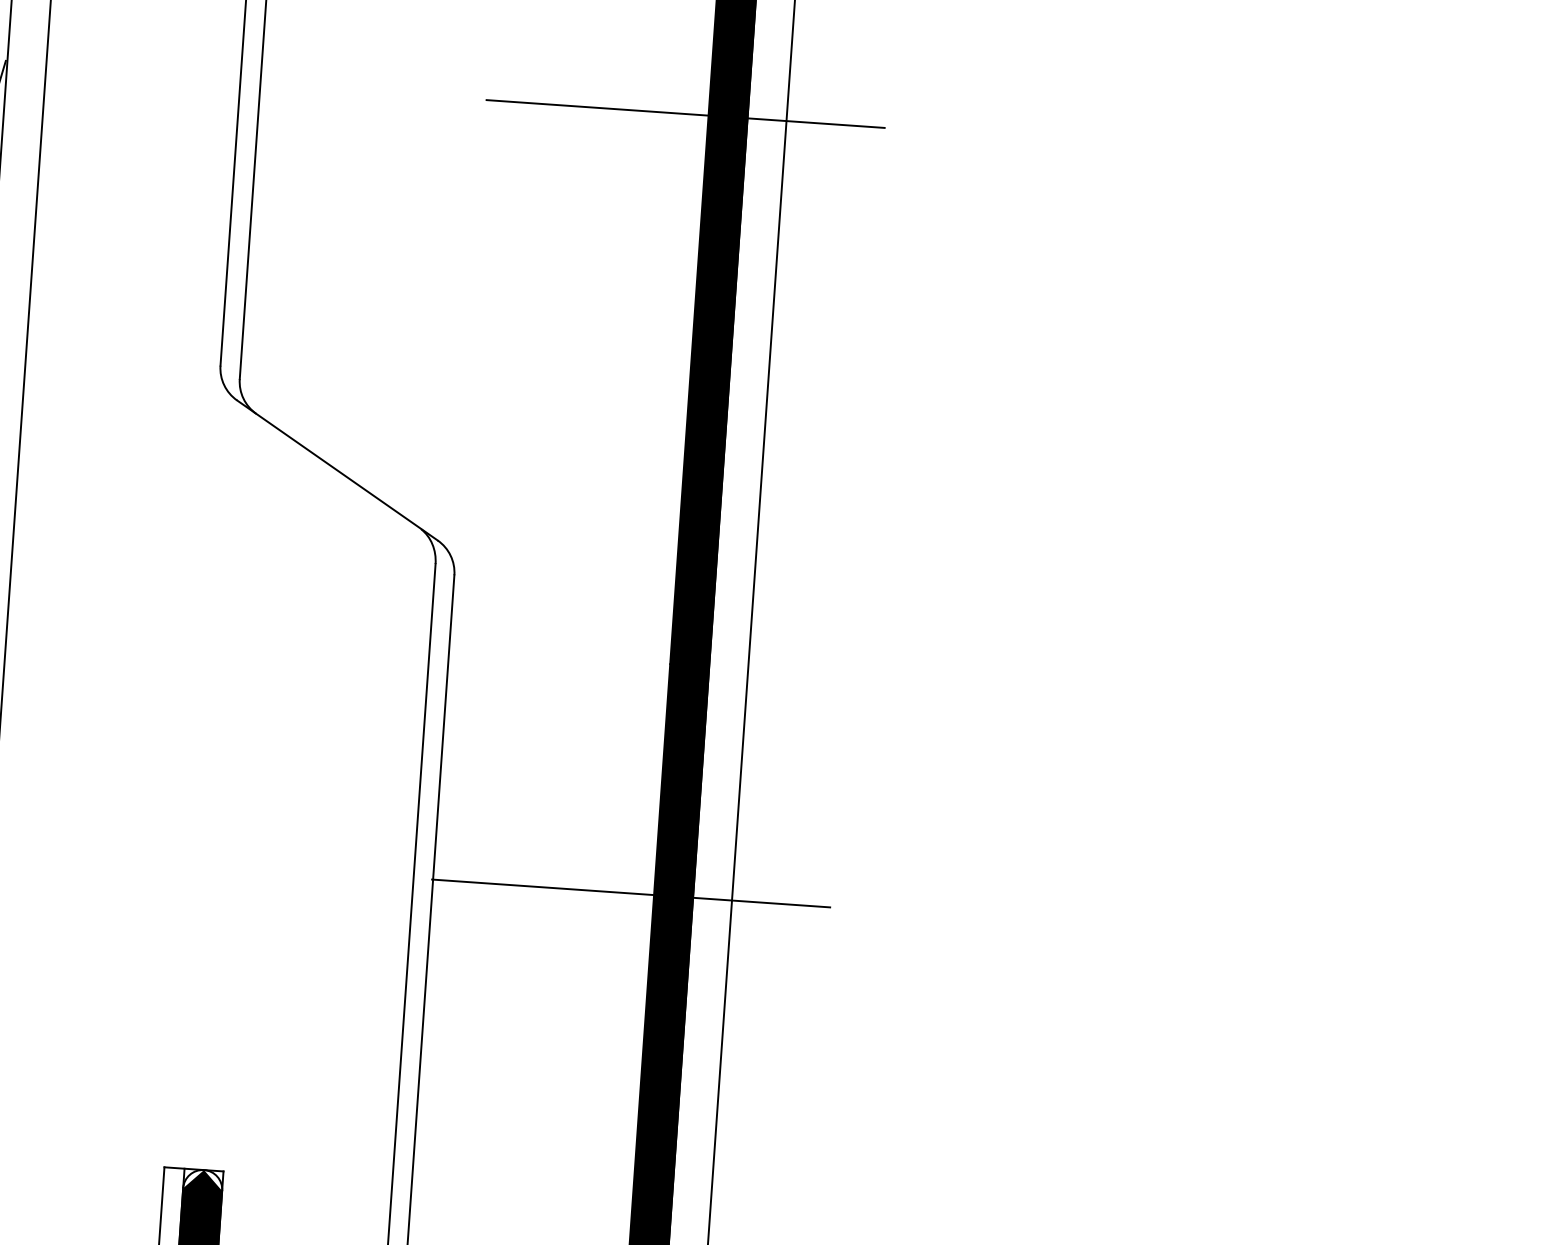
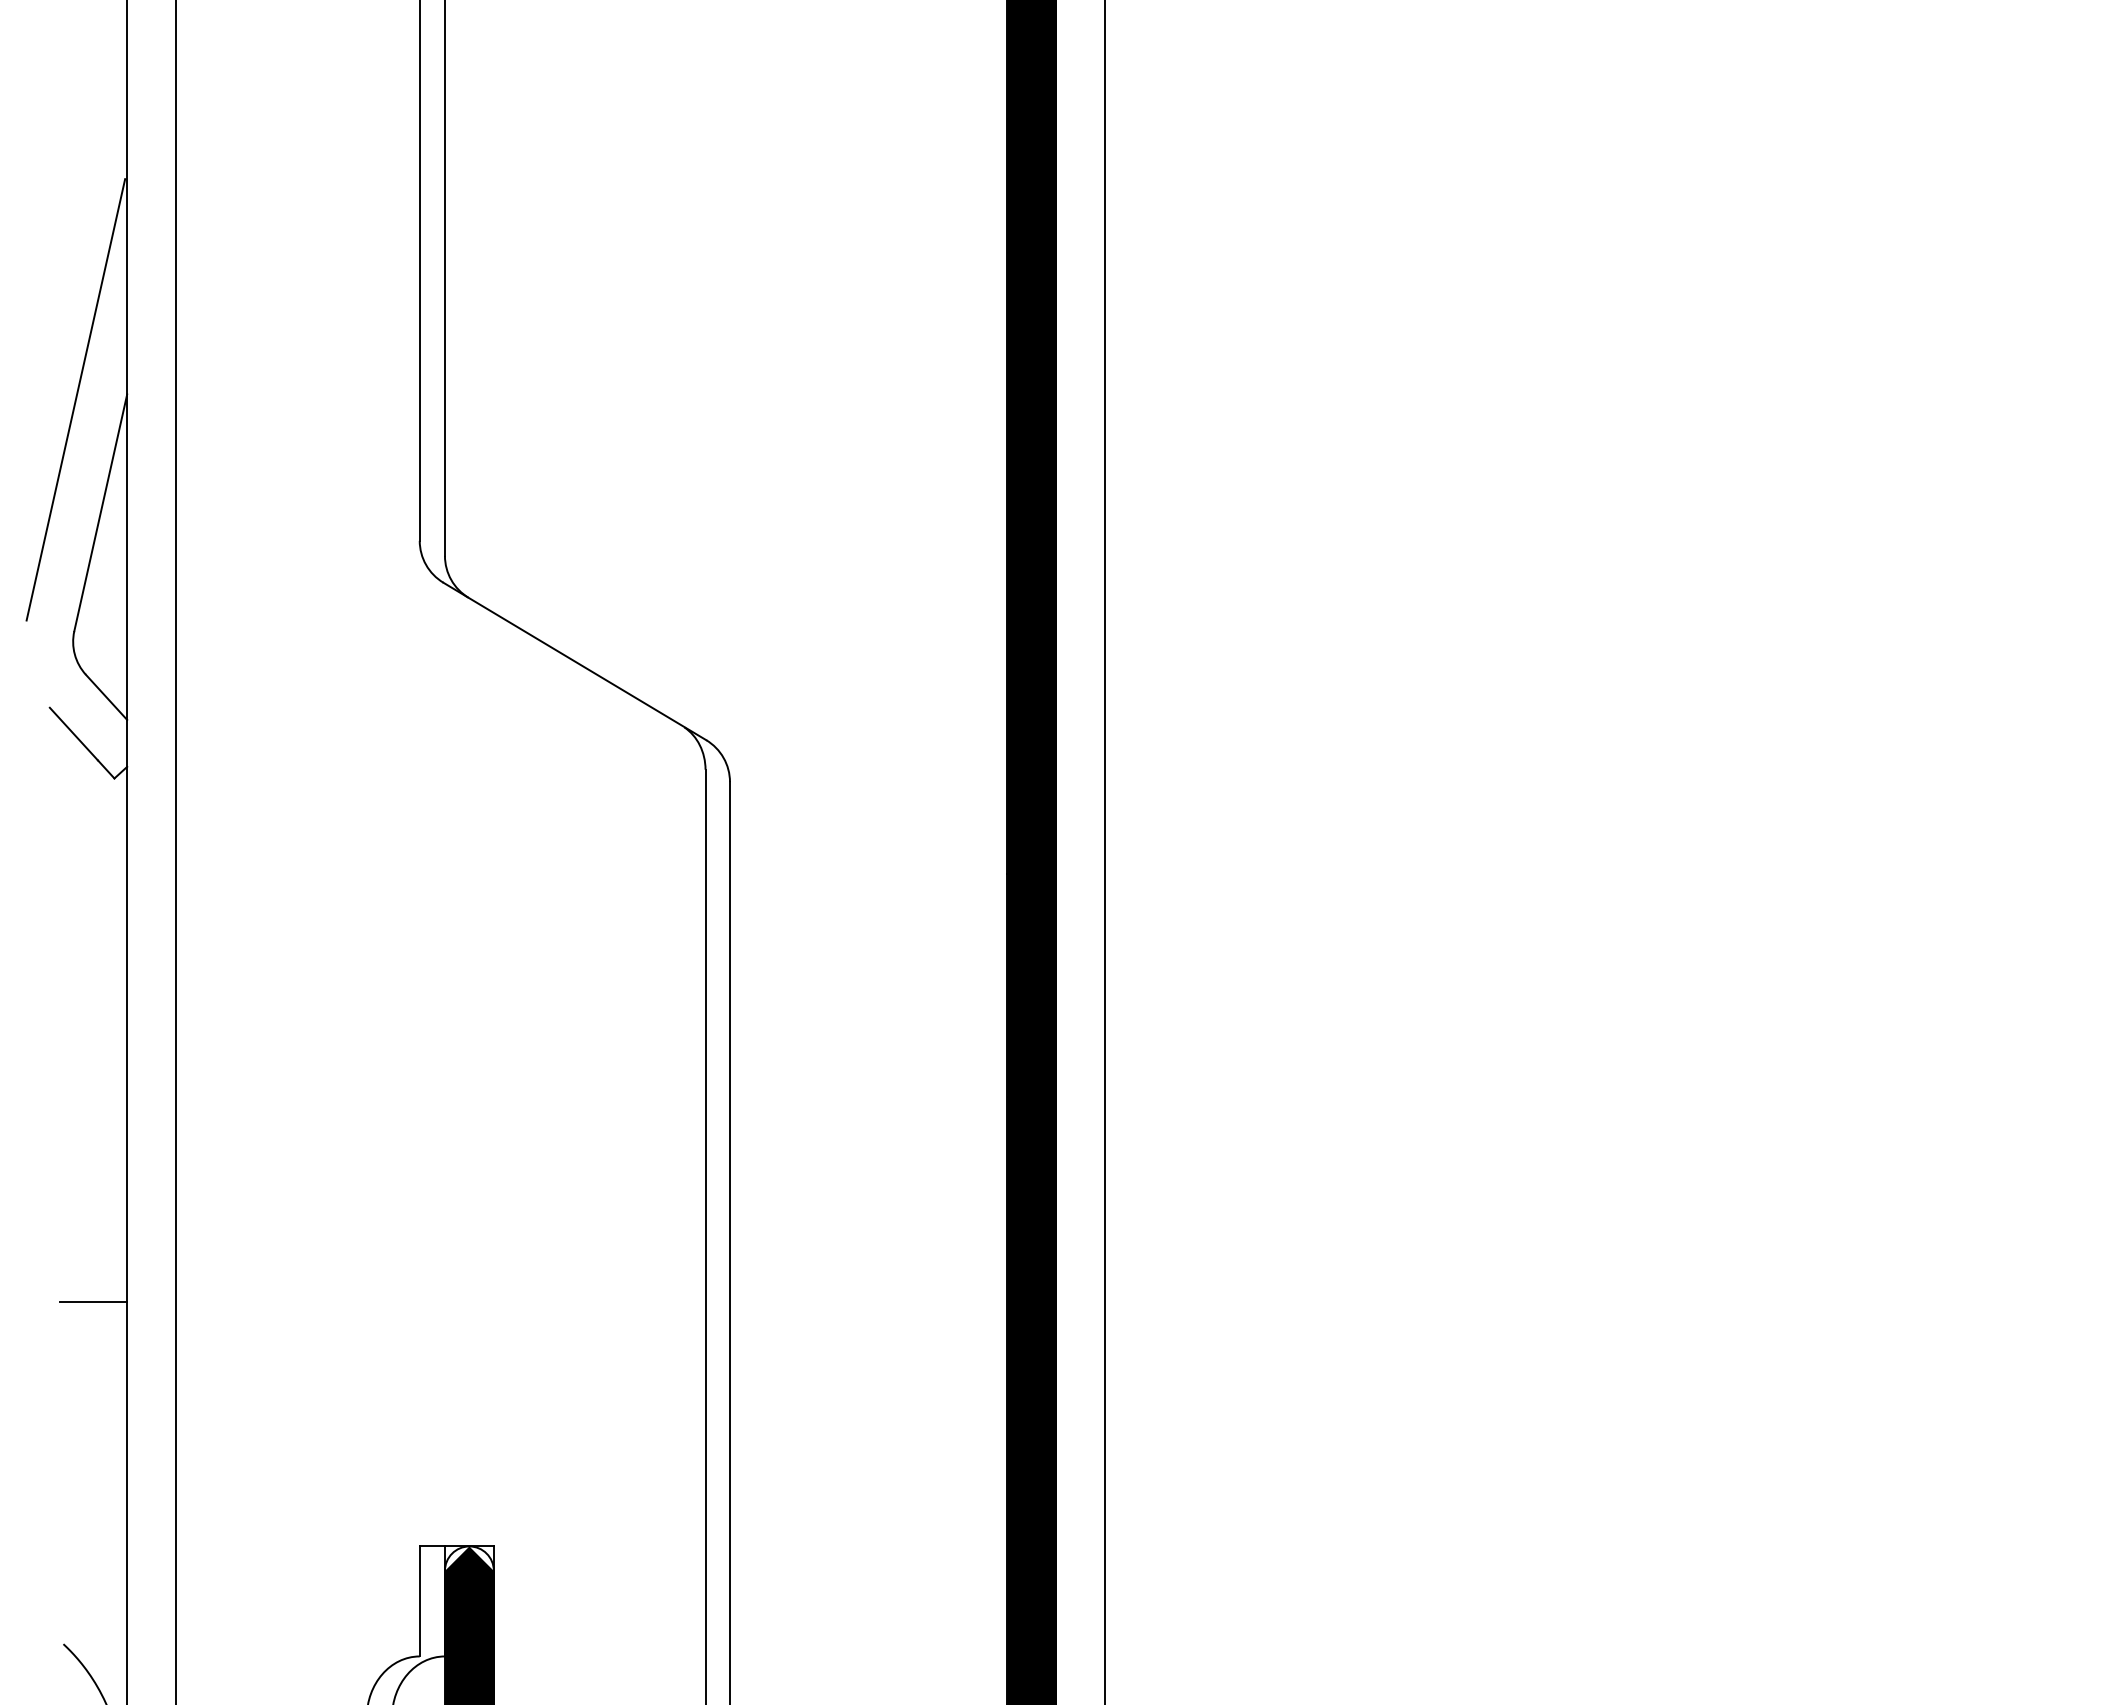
line: (685, 114) -> (978, 186), removed
line: (631, 893) -> (978, 1163), removed

